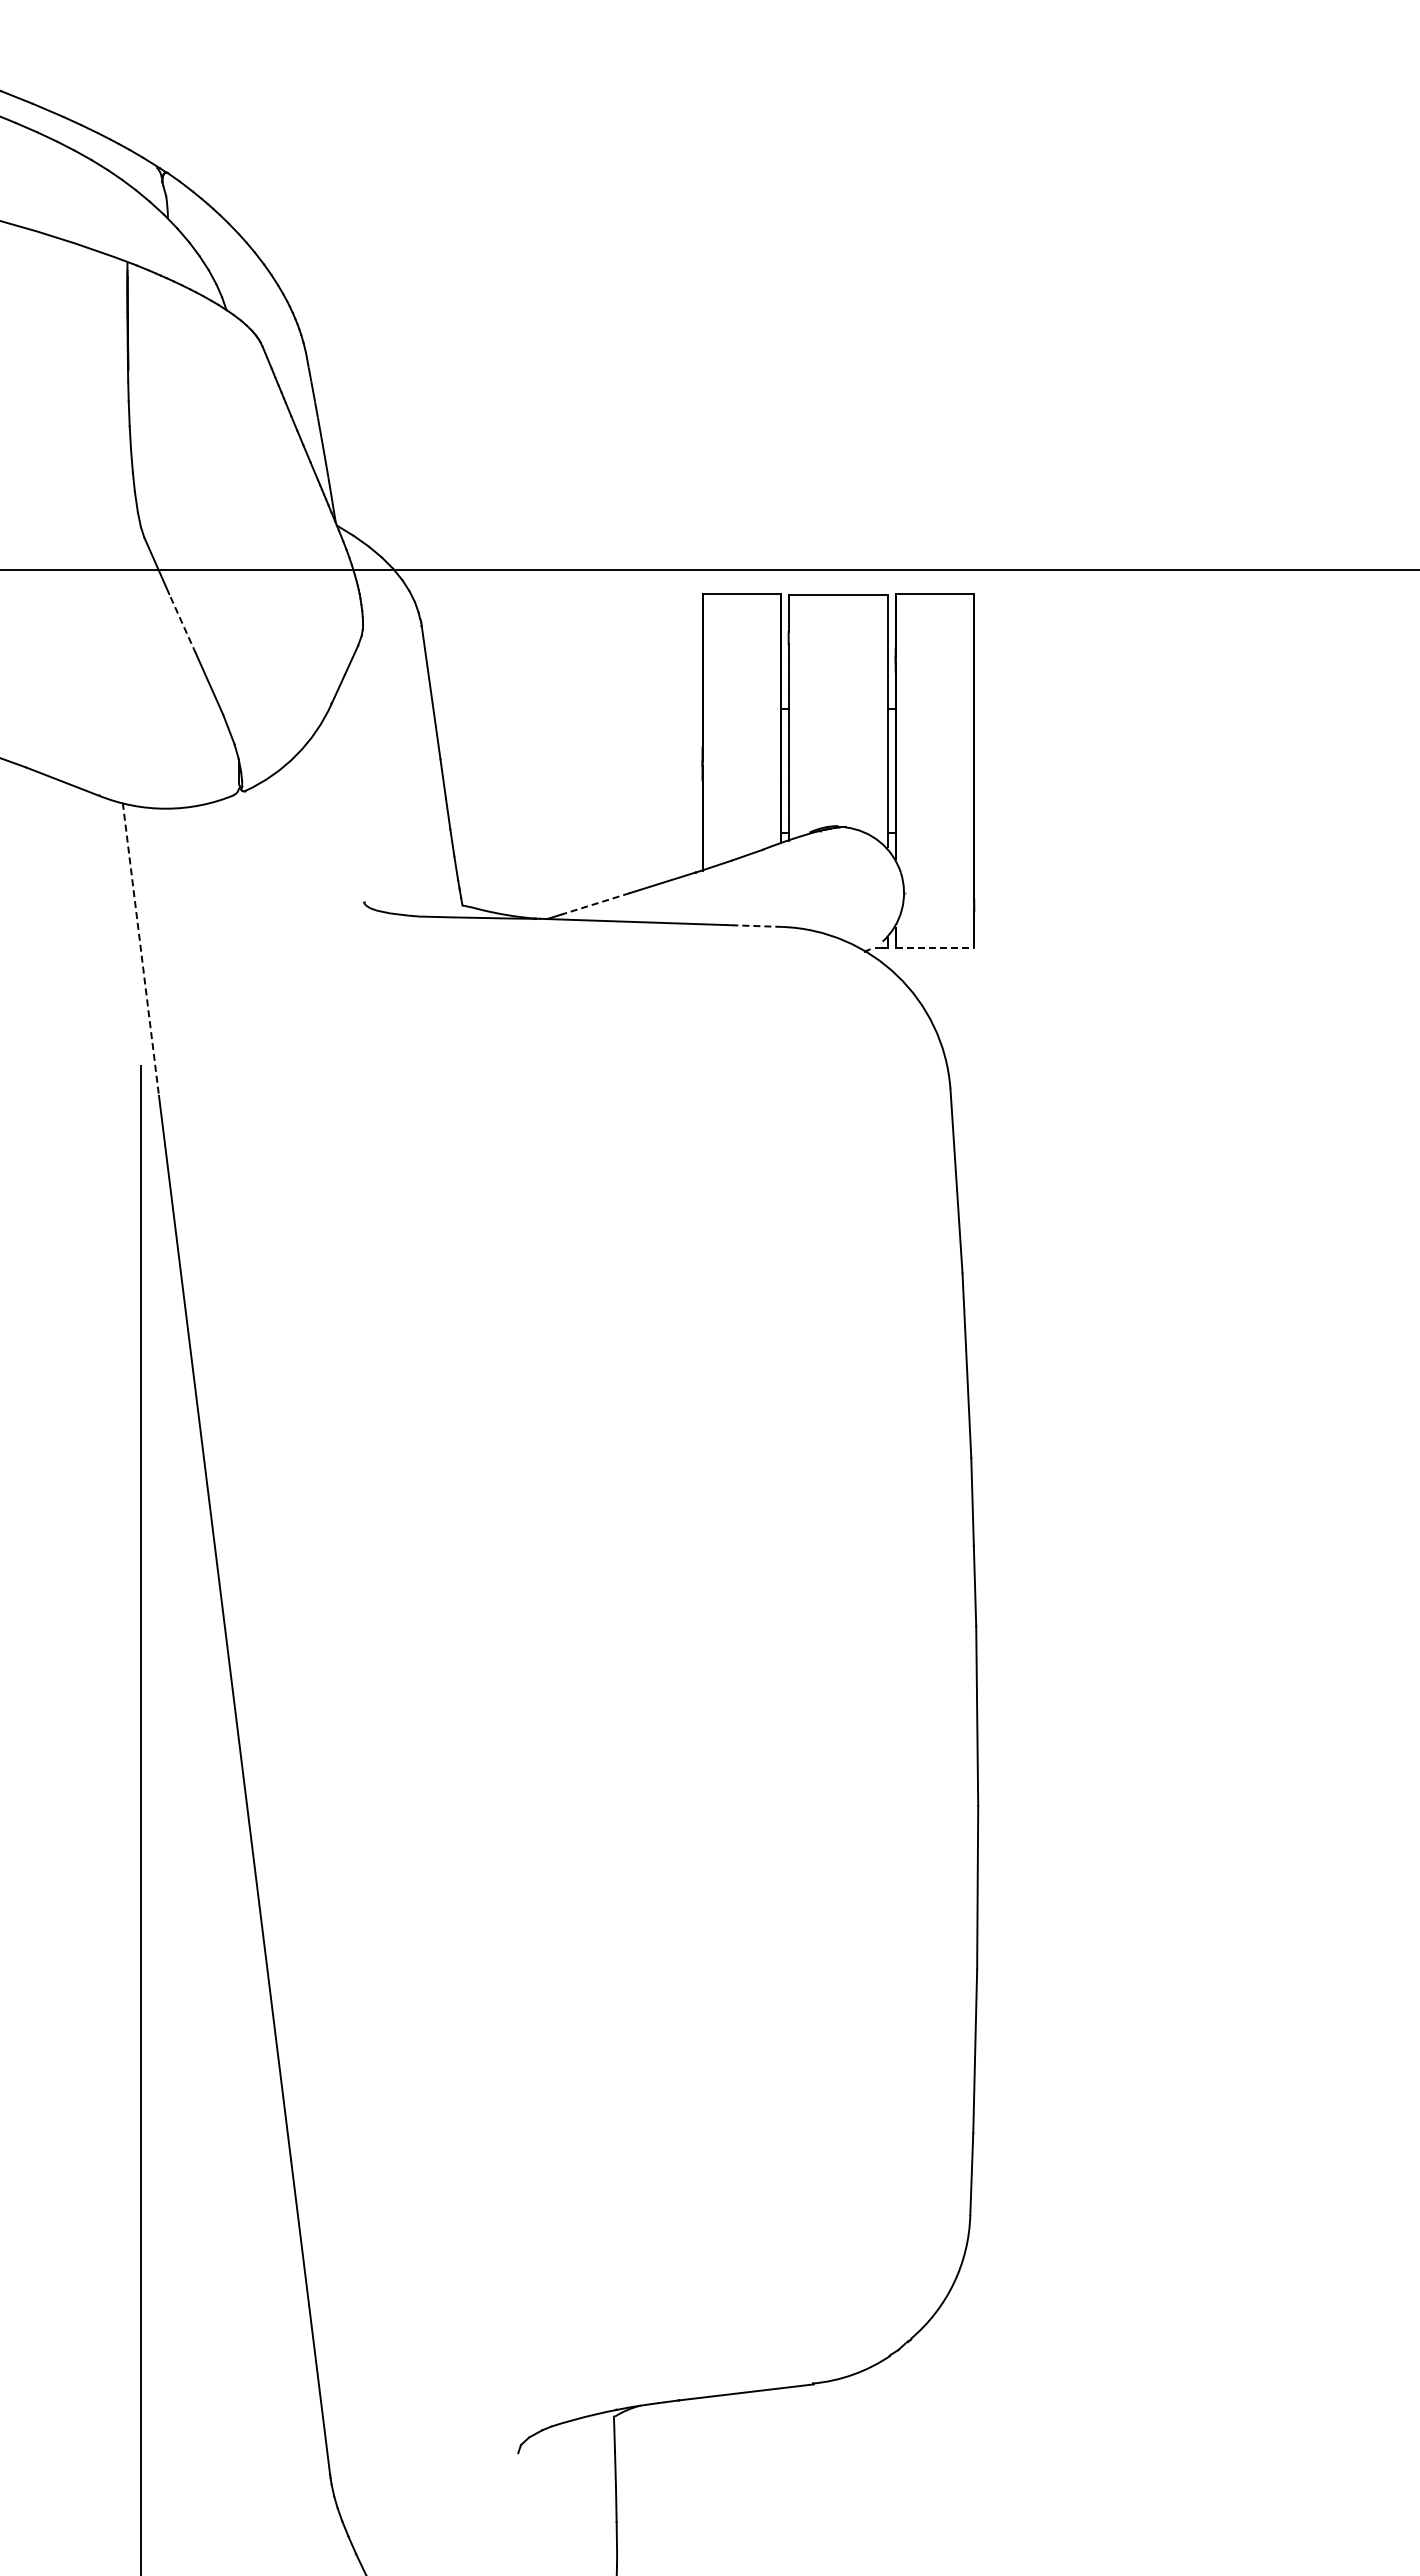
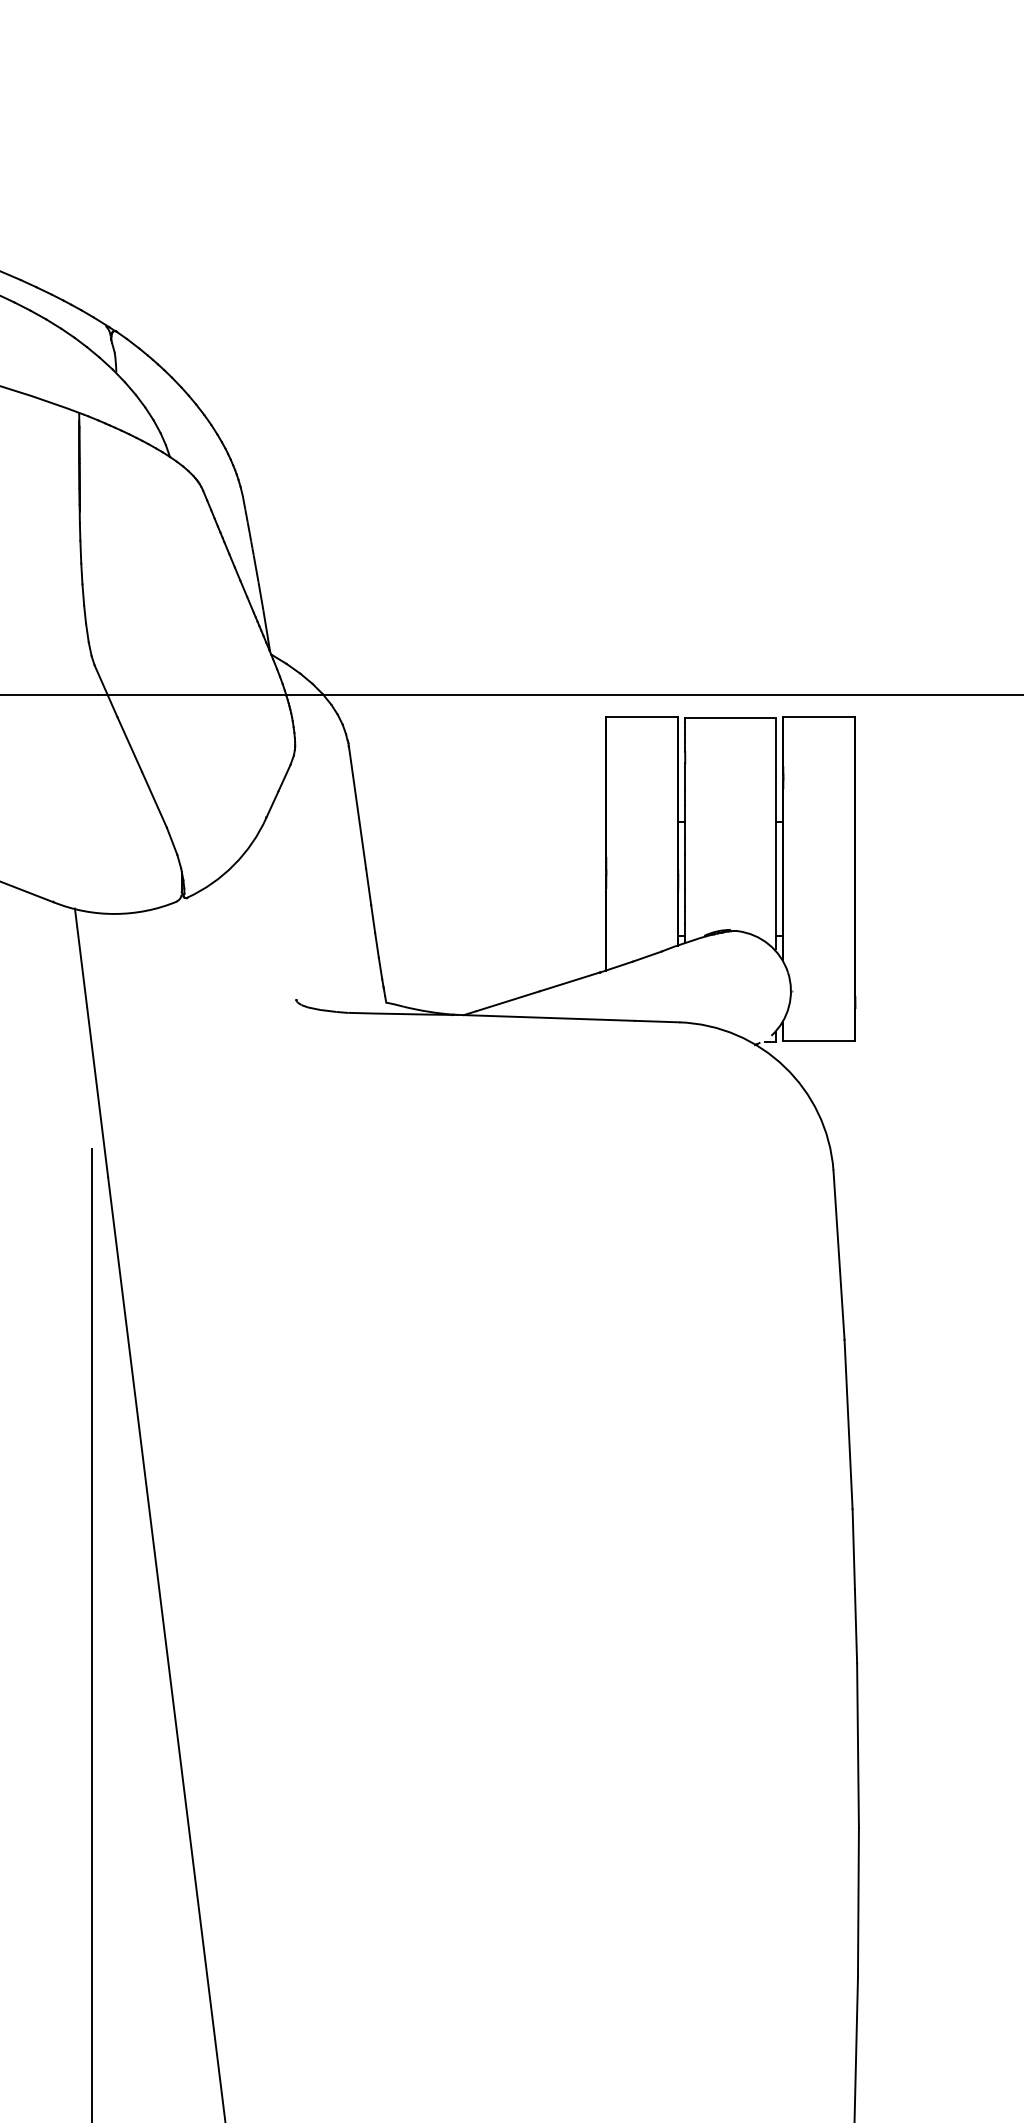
line: (182, 623) -> (129, 744), dashed -> solid
line: (595, 904) -> (508, 1001), dashed -> solid
line: (757, 926) -> (656, 1021), dashed -> solid
line: (935, 947) -> (819, 1041), dashed -> solid
line: (140, 949) -> (91, 1043), dashed -> solid

